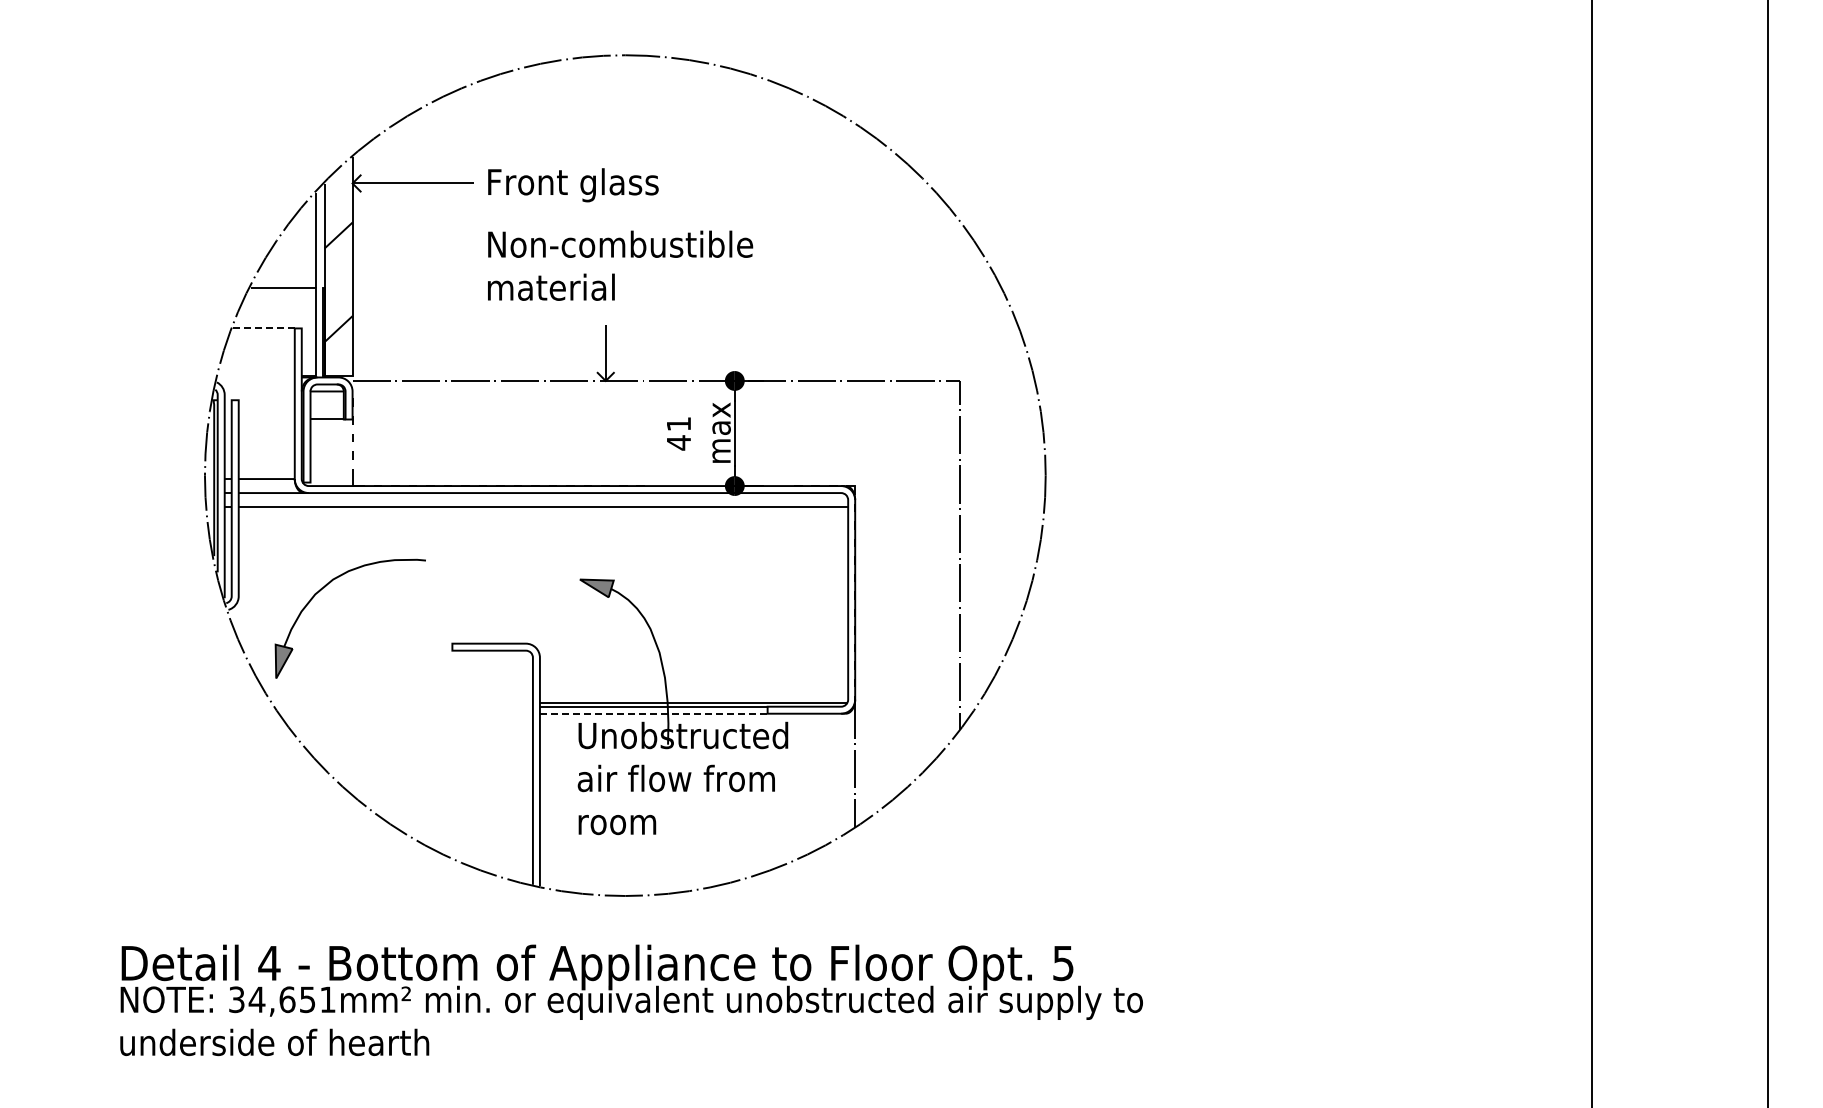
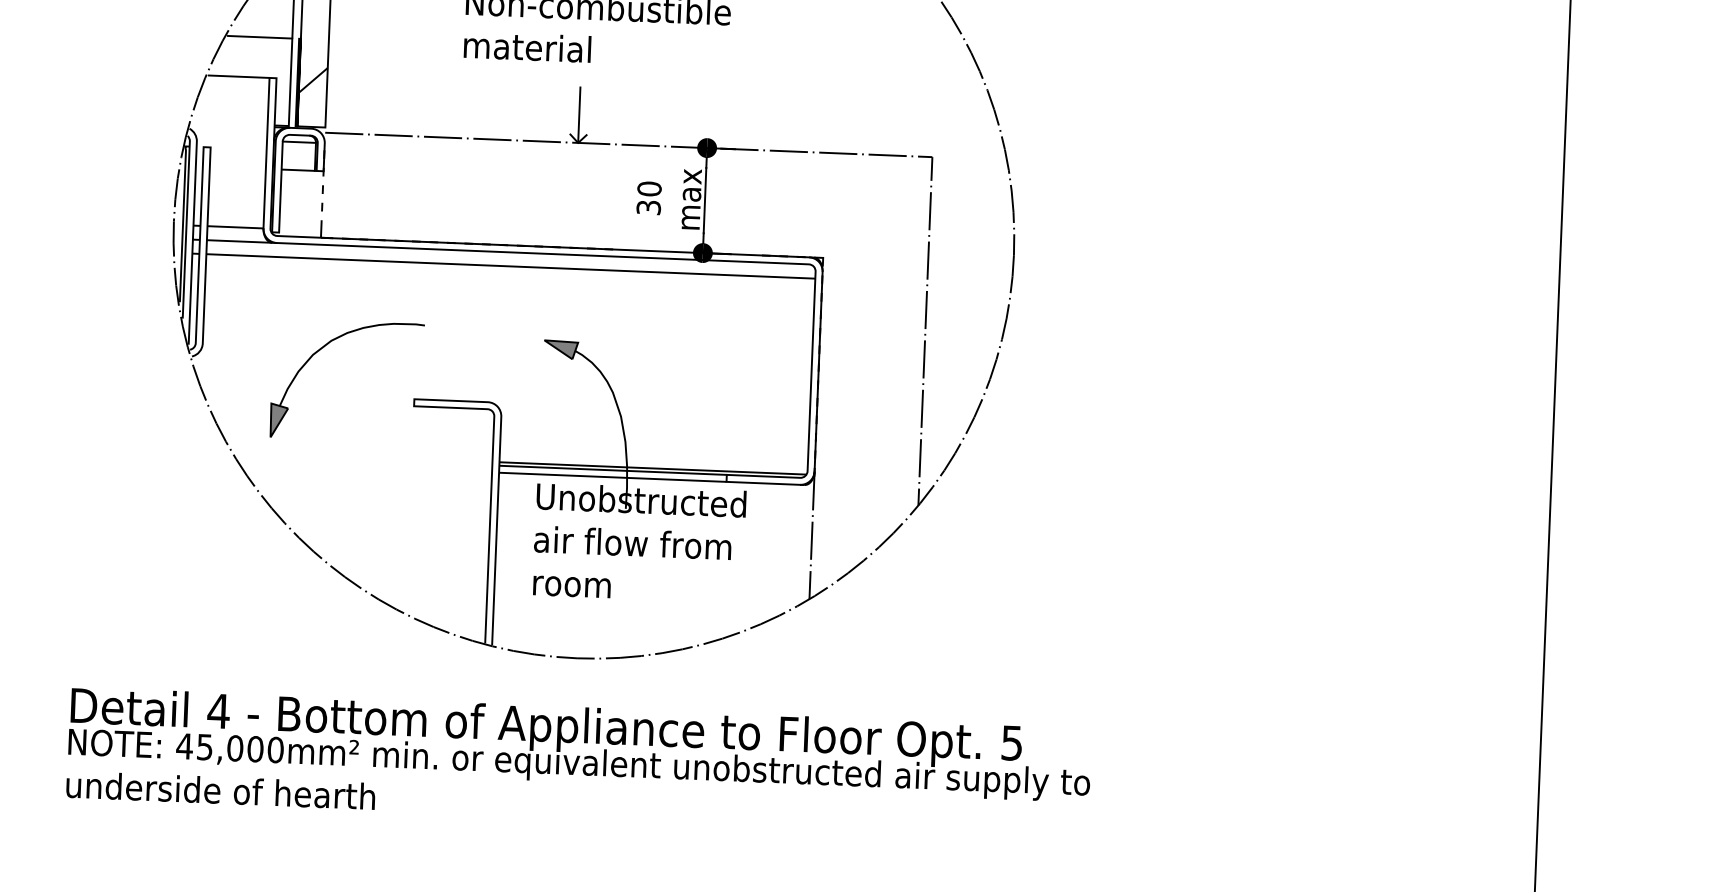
line: (263, 328) -> (238, 76), dashed -> solid
text: (678, 433) -> (648, 198), 41 -> 30
part: (325, 587) -> (323, 348), moved
line: (653, 713) -> (612, 477), dashed -> solid
text: (281, 999) -> (229, 747), 34,651mm² -> 45,000mm²

